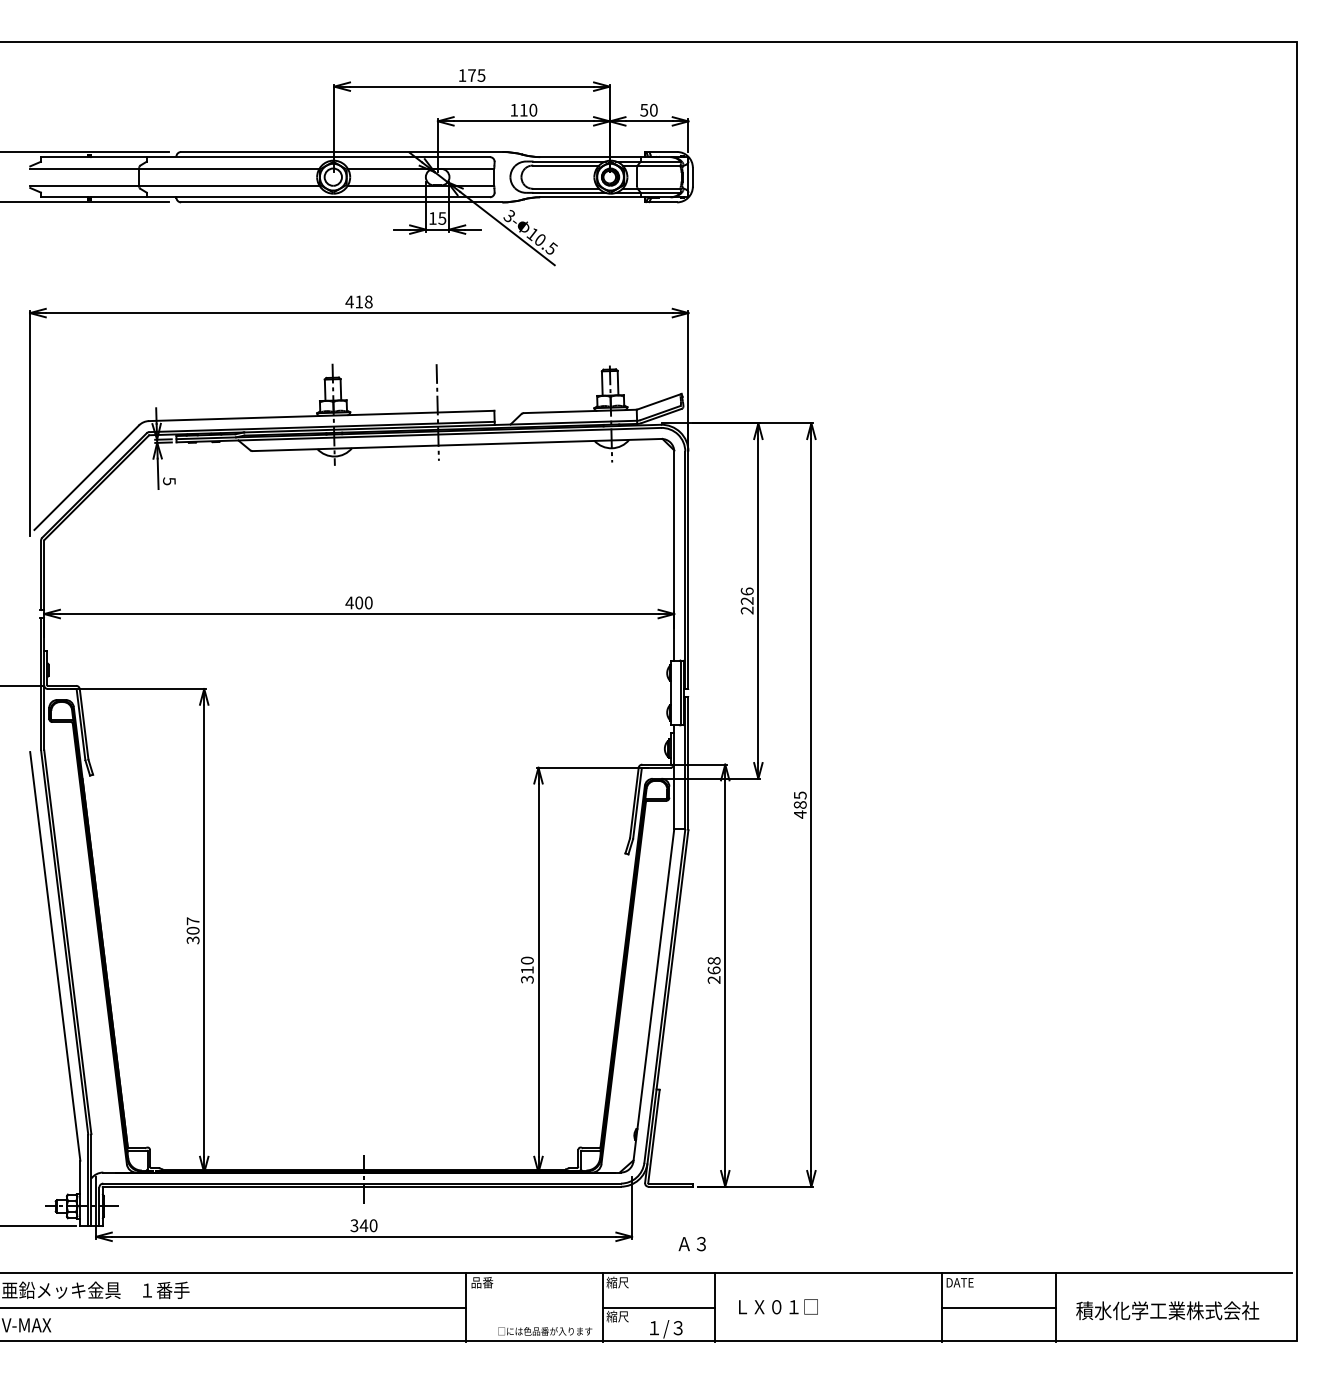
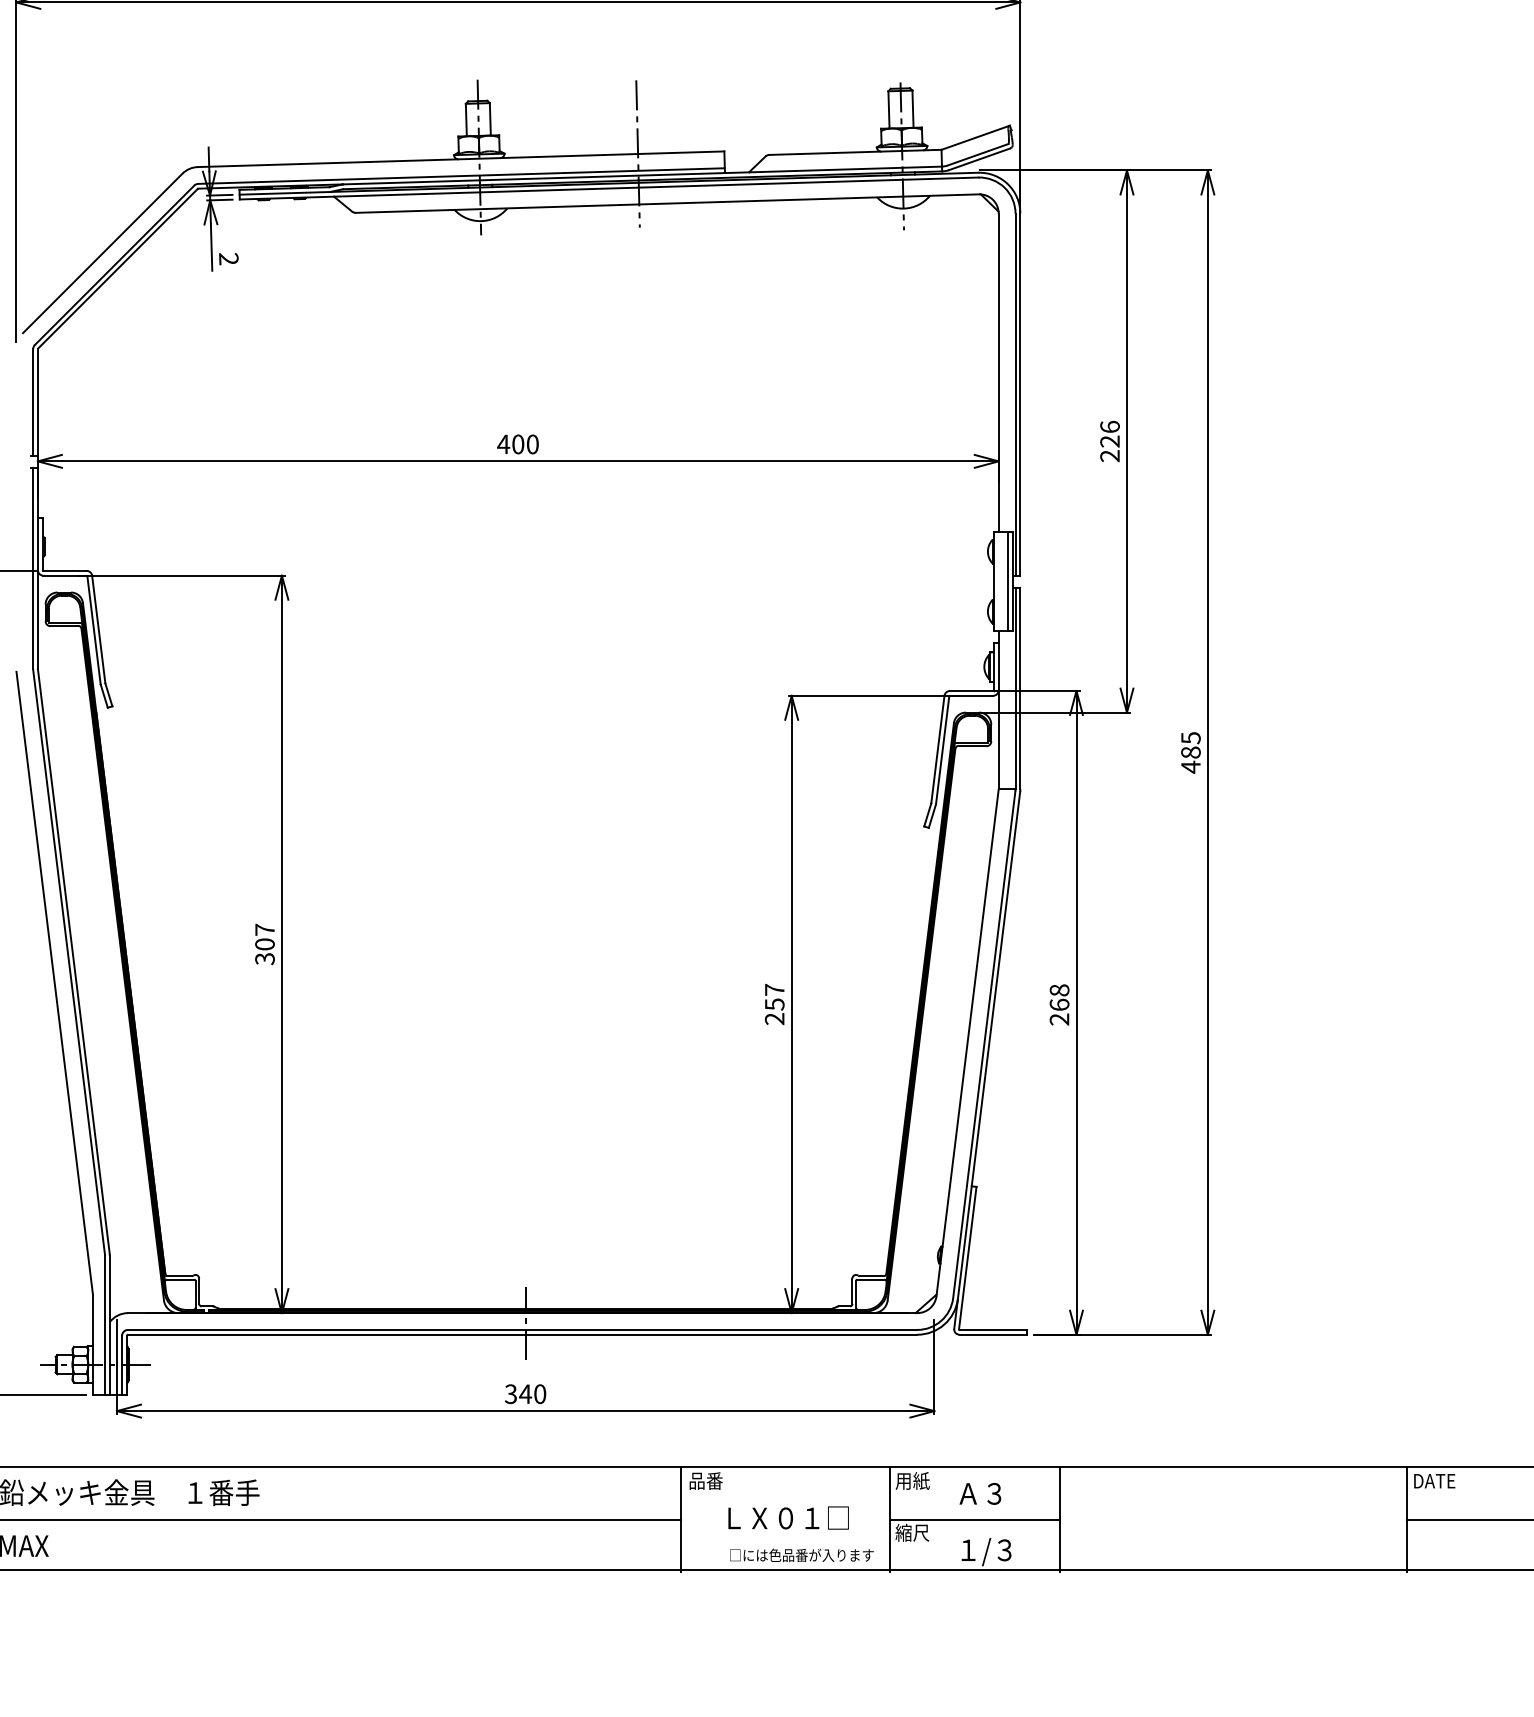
text: (169, 481) -> (228, 259), 5 -> 2
text: (527, 969) -> (774, 1003), 310 -> 257
text: (691, 1244) -> (979, 1494), moved
text: (617, 1282) -> (912, 1480), 縮尺 -> 用紙
text: (778, 1306) -> (788, 1517), moved

